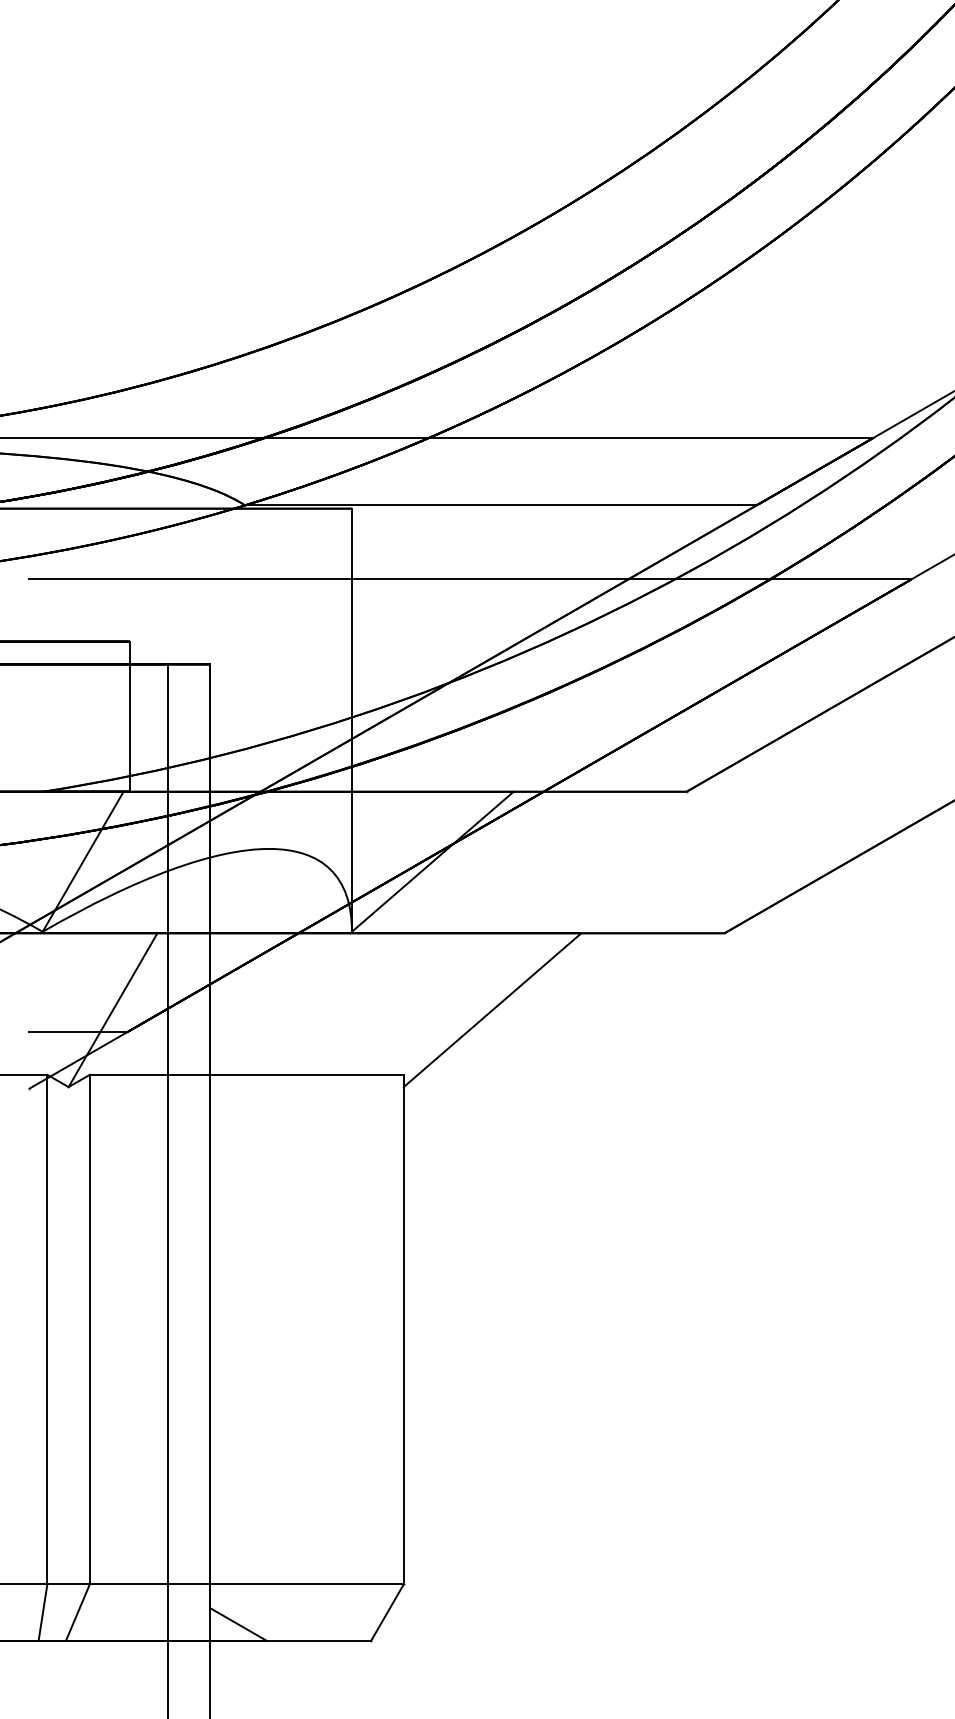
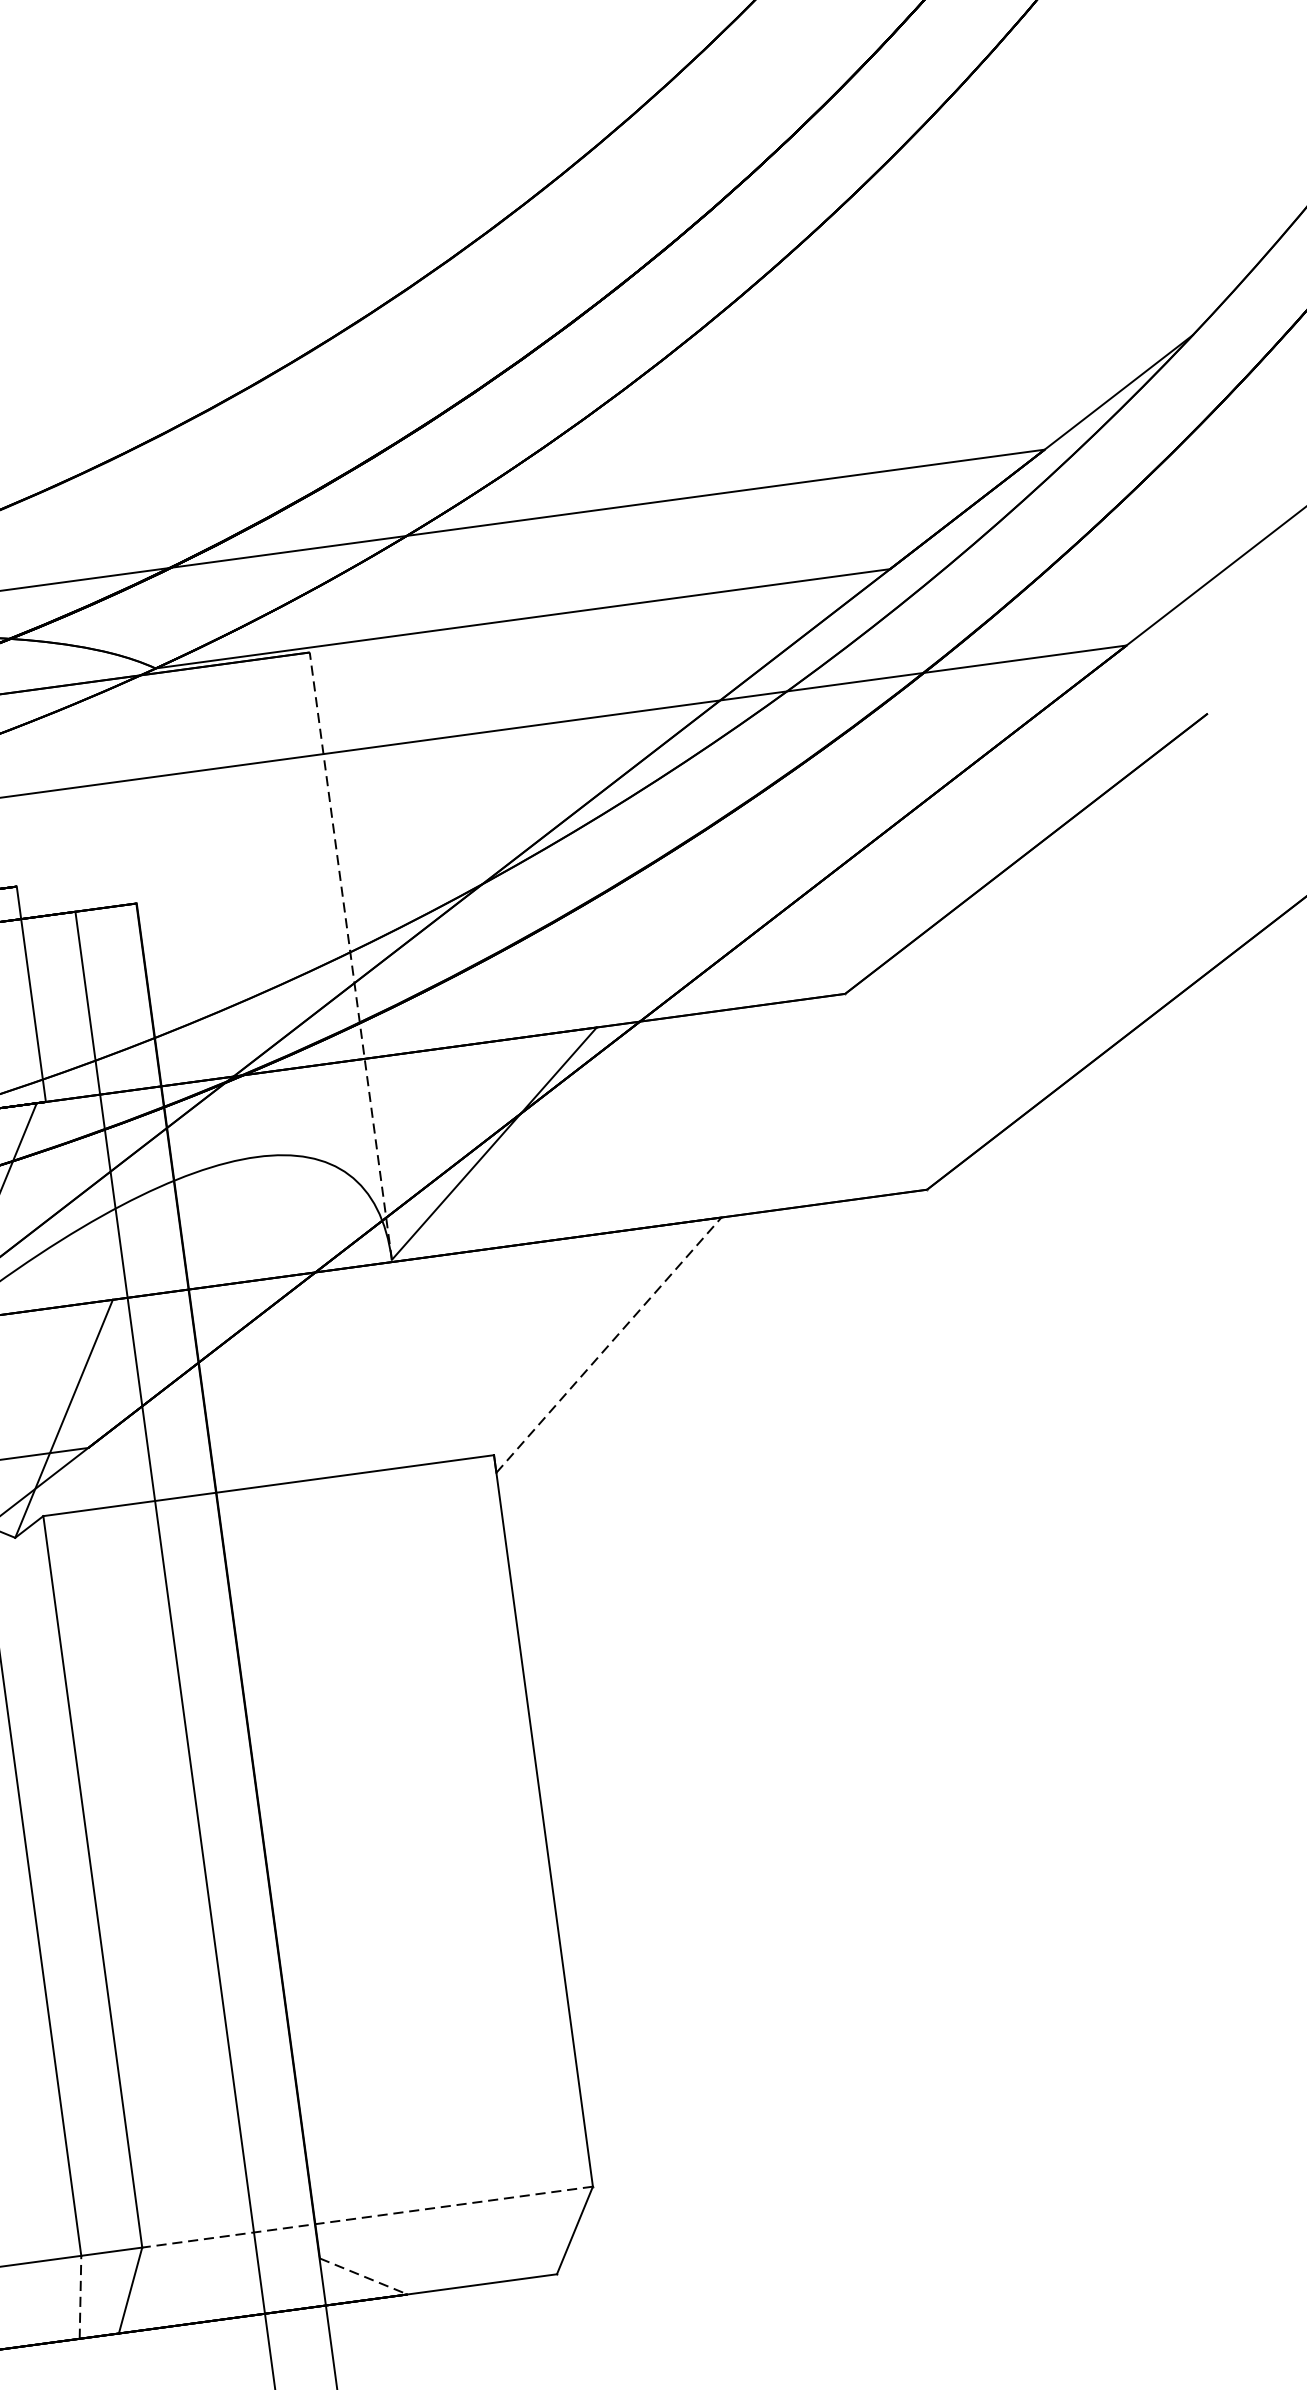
line: (351, 720) -> (350, 956), solid -> dashed
line: (492, 1009) -> (608, 1344), solid -> dashed
line: (246, 1584) -> (367, 2217), solid -> dashed
line: (42, 1612) -> (79, 2297), solid -> dashed
line: (238, 1624) -> (363, 2276), solid -> dashed

